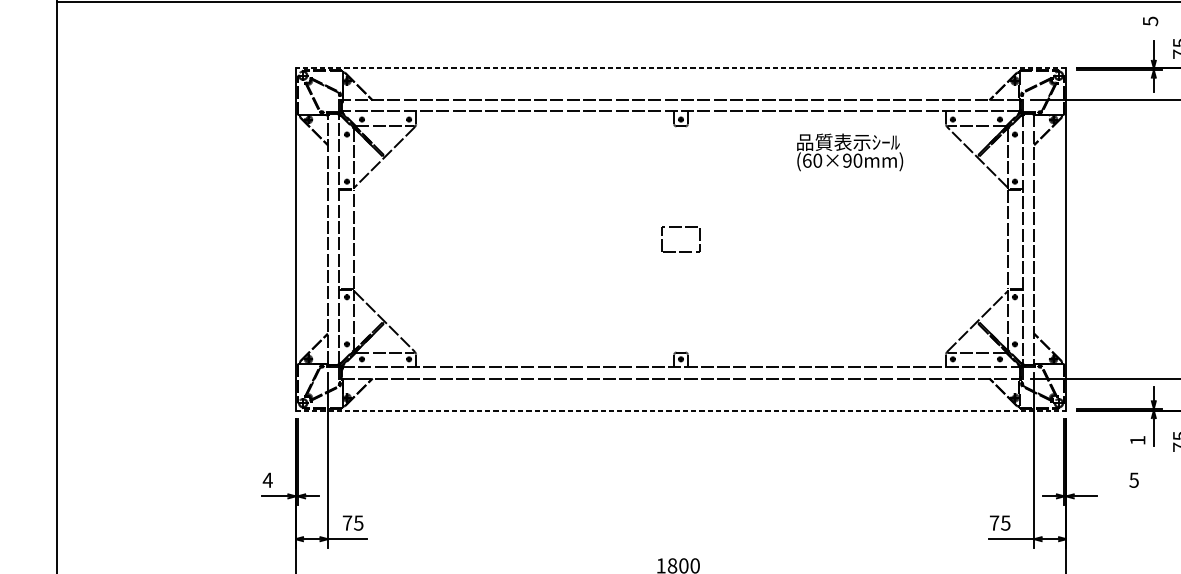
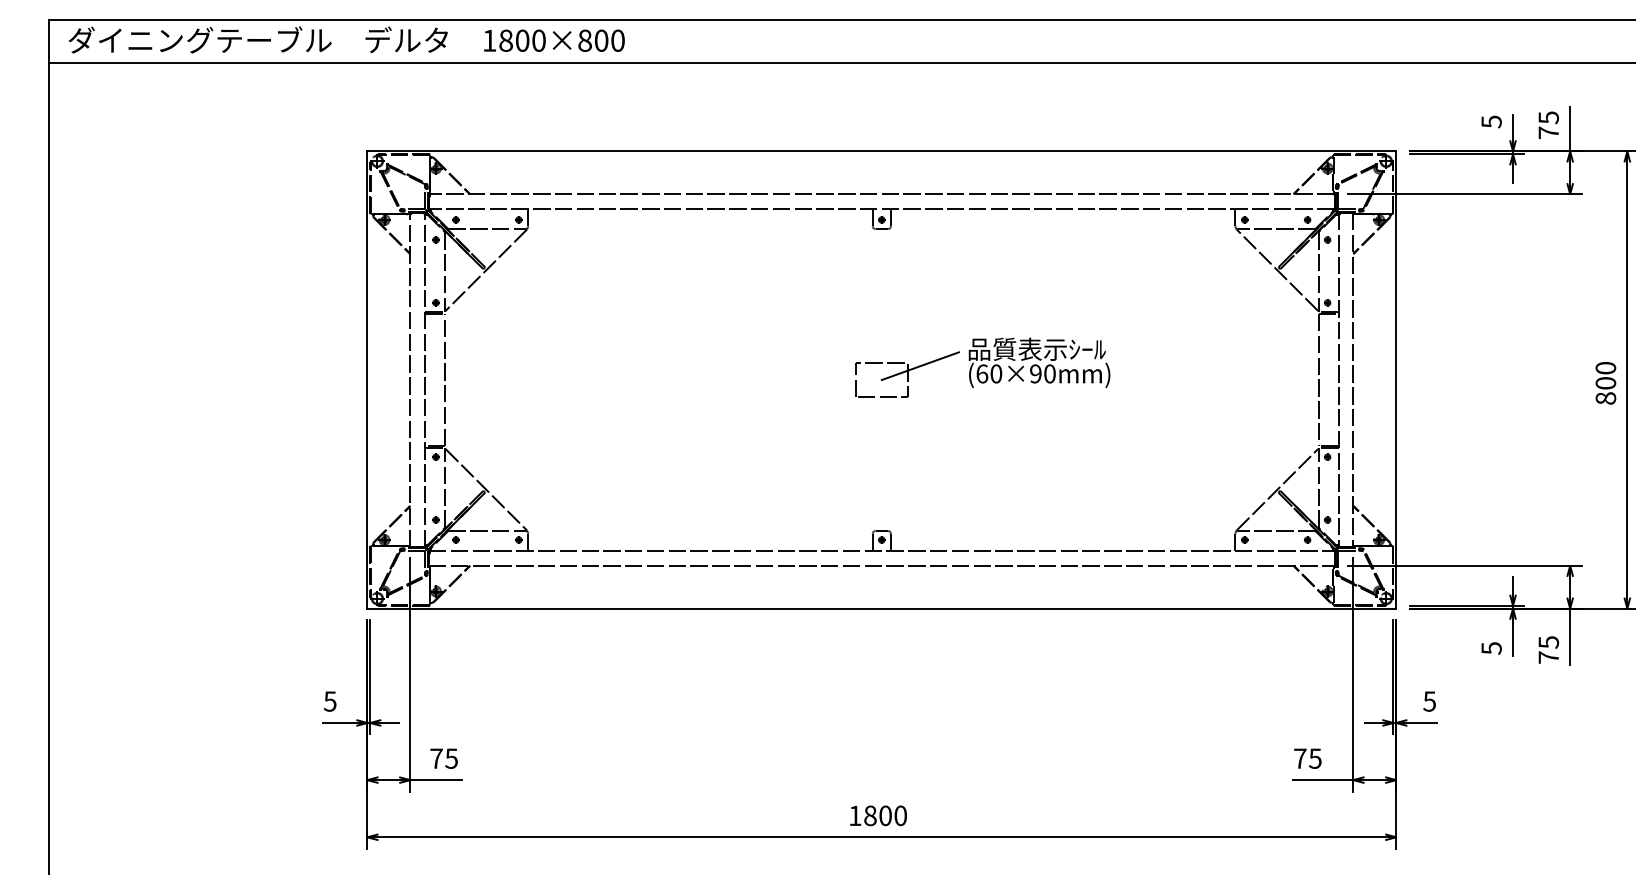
text: (1150, 21) -> (1491, 121), moved
line: (680, 68) -> (881, 151), dashed -> solid
text: (850, 152) -> (1039, 362), moved
line: (709, 229) -> (919, 366), added
line: (681, 410) -> (882, 608), dashed -> solid
text: (1137, 440) -> (1491, 648), 1 -> 5
text: (268, 480) -> (330, 701), 4 -> 5
text: (1133, 480) -> (1429, 701), moved

